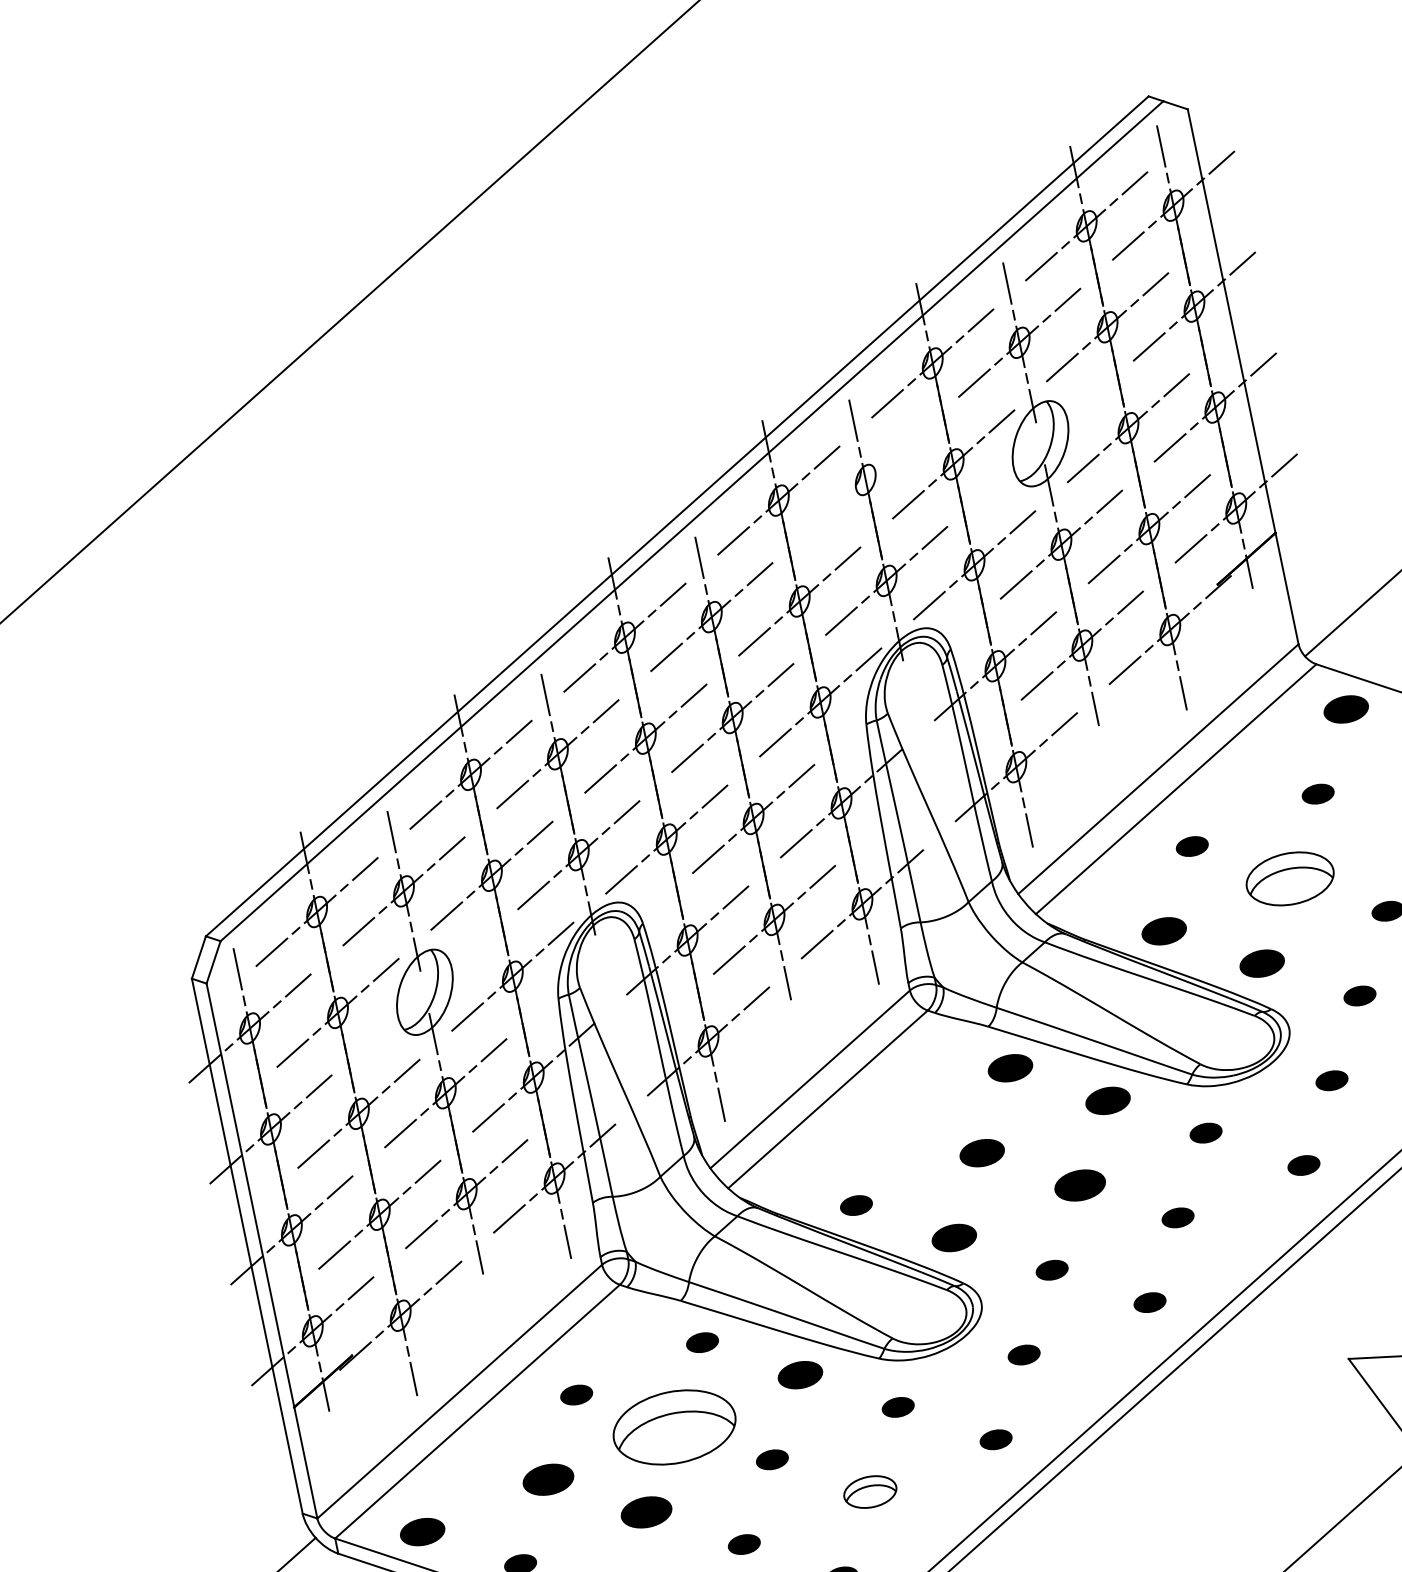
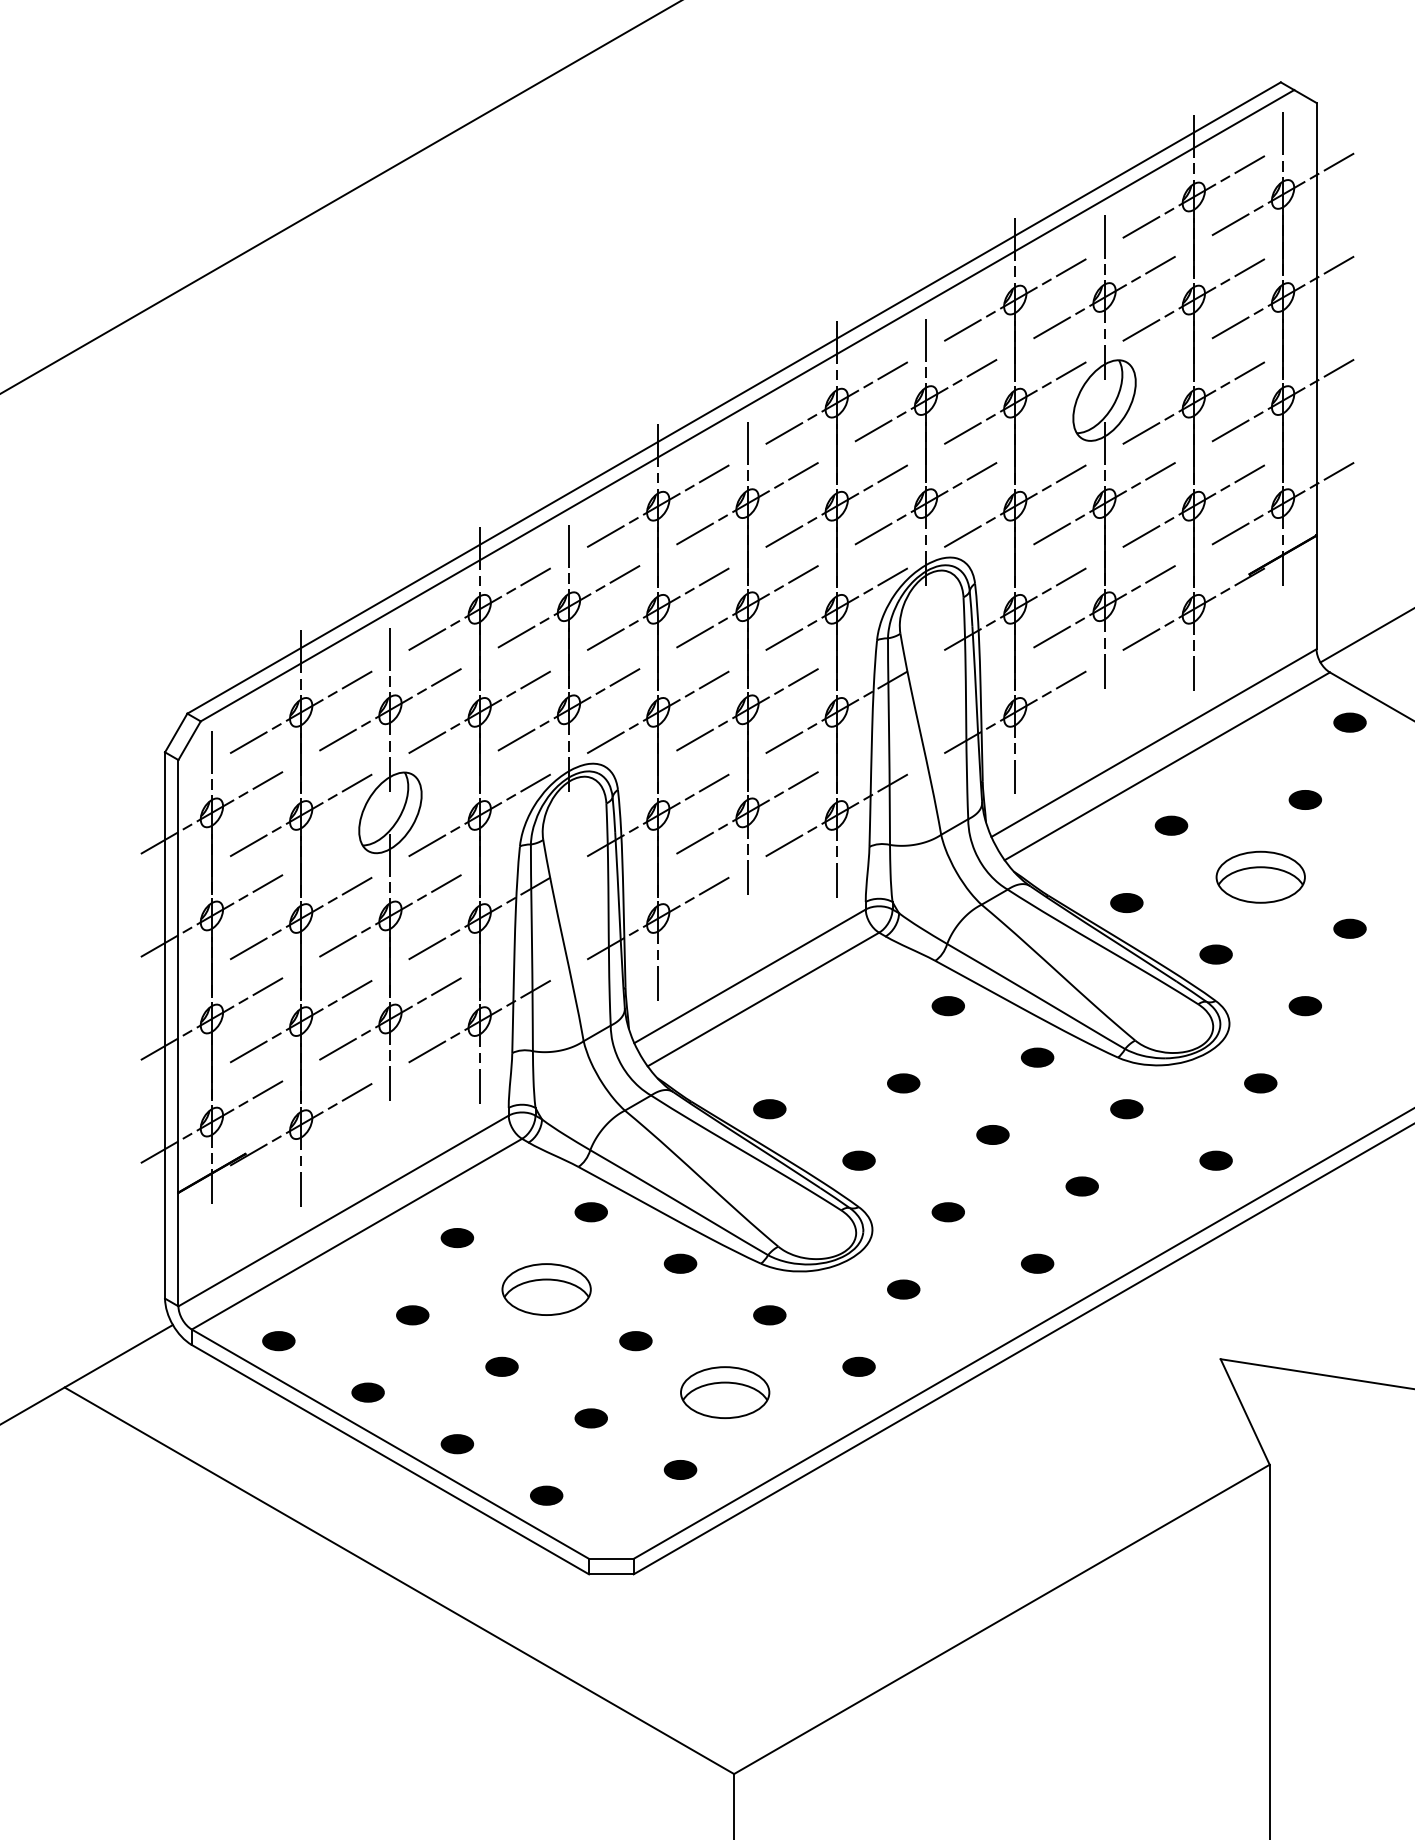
line: (865, 480) -> (925, 400), added
part: (1345, 709) -> (1349, 722), size x0.71
part: (1163, 930) -> (1126, 902), size x0.71
part: (1261, 963) -> (1215, 954), size x0.71
part: (1009, 1068) -> (947, 1006), size x0.71
part: (1108, 1100) -> (1037, 1057), size x0.71
part: (982, 1153) -> (903, 1083), size x0.71
part: (1079, 1185) -> (992, 1134), size x0.62
part: (953, 1237) -> (858, 1160), size x0.71
part: (800, 1374) -> (680, 1263), size x0.71
part: (674, 1427) -> (546, 1289), size x0.71
part: (548, 1480) -> (412, 1315), size x0.62
part: (870, 1491) -> (725, 1392), size x1.67
part: (645, 1511) -> (501, 1366), size x0.62
part: (422, 1532) -> (278, 1341), size x0.71

